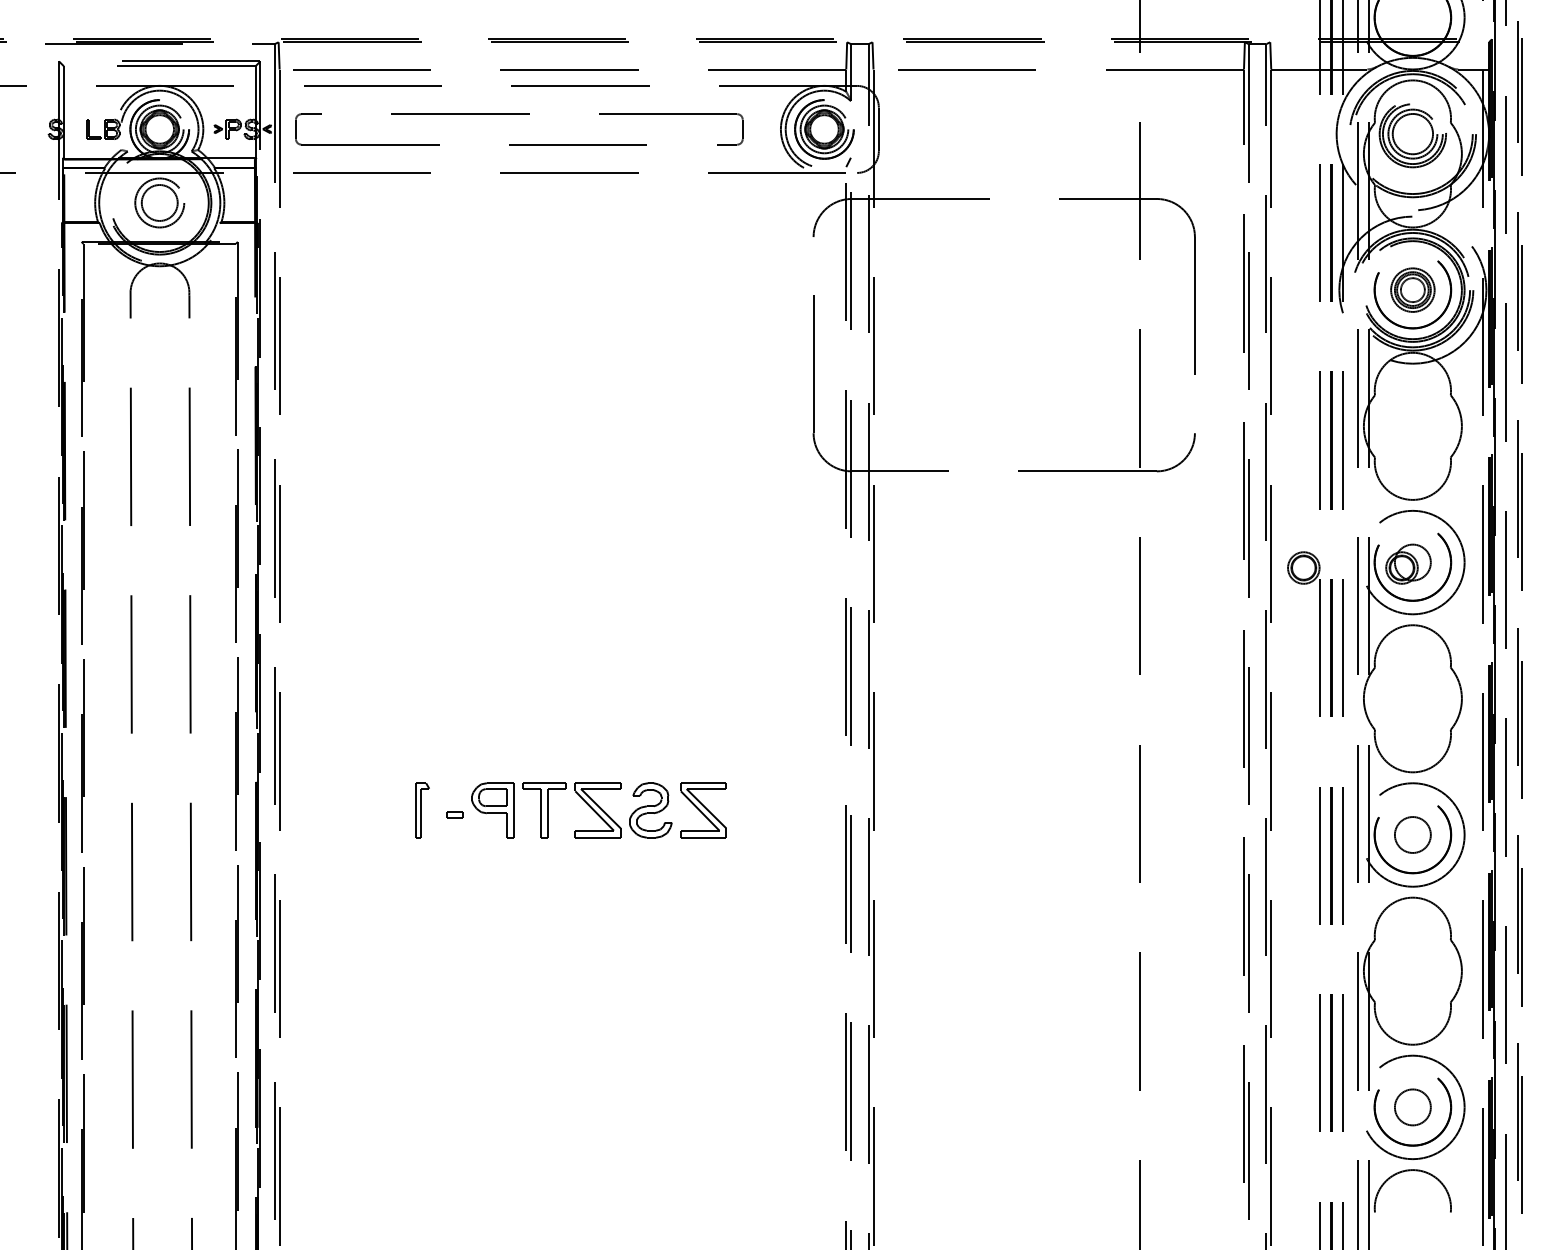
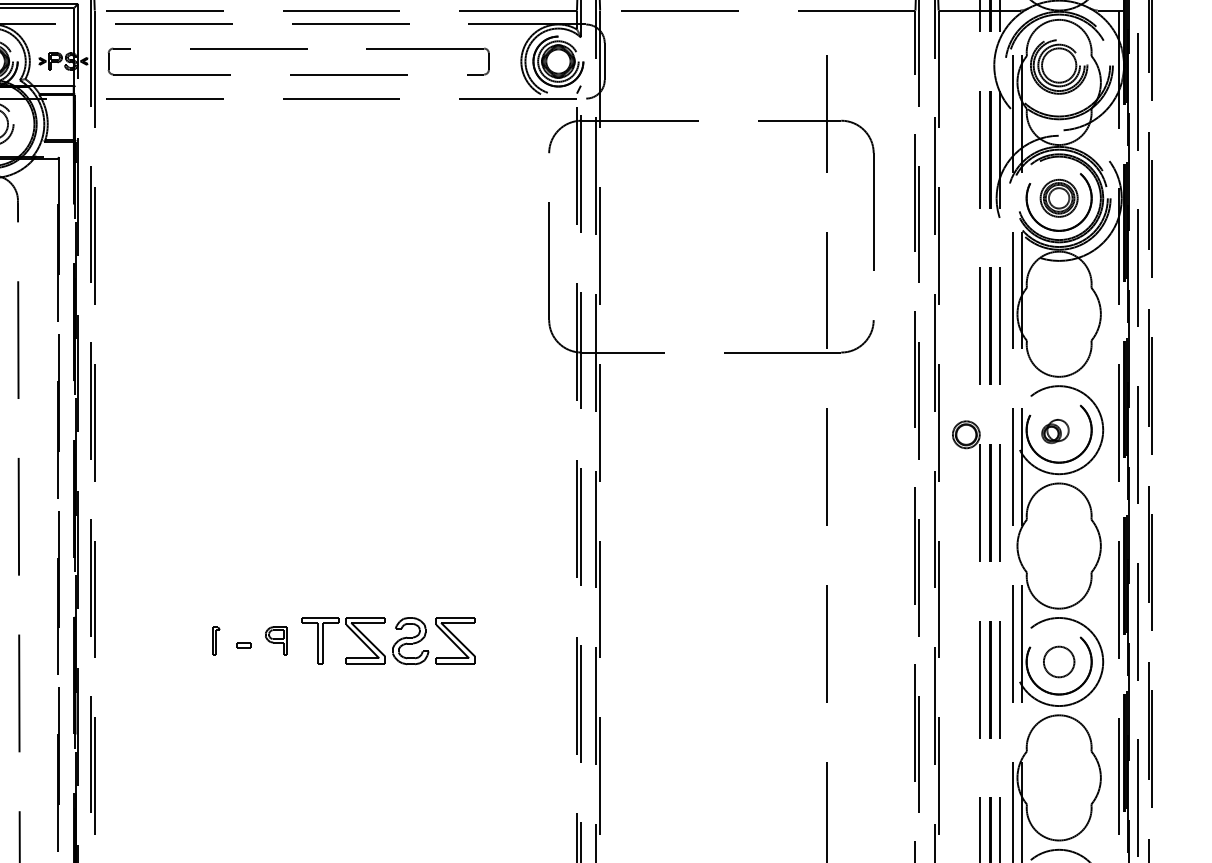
part: (1408, 563) -> (1055, 430), size x0.7
part: (422, 810) -> (216, 641), size x0.6
part: (492, 810) -> (275, 641), size x0.6

